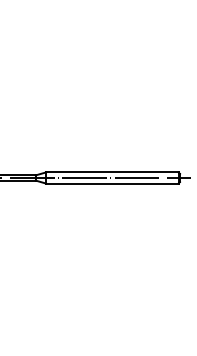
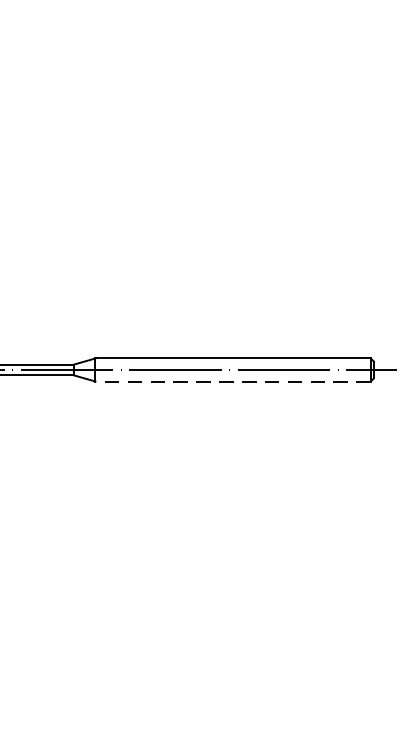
line: (111, 183) -> (231, 381), solid -> dashed

